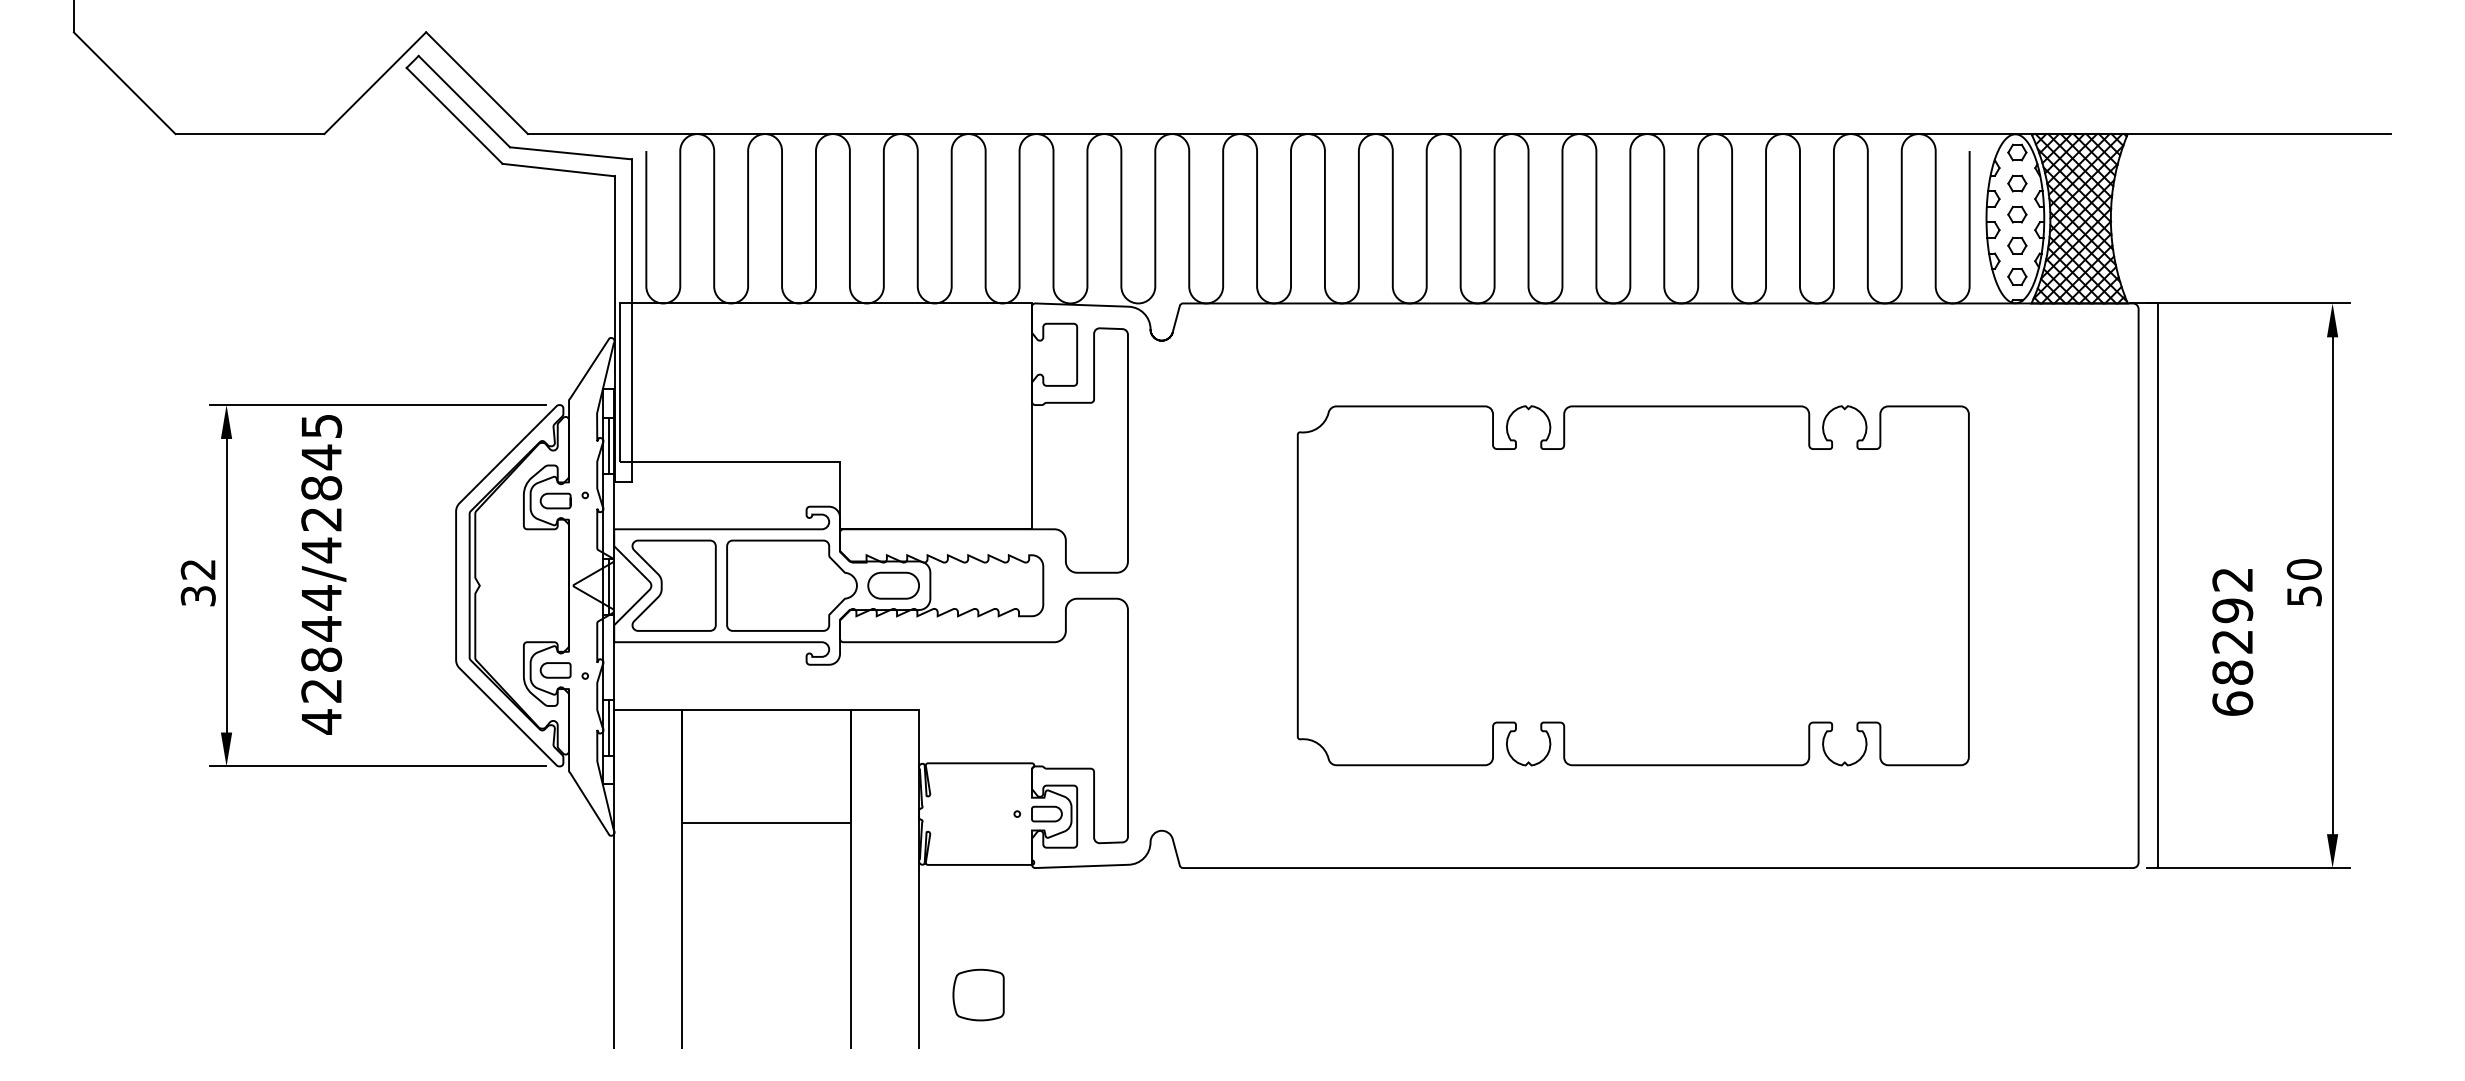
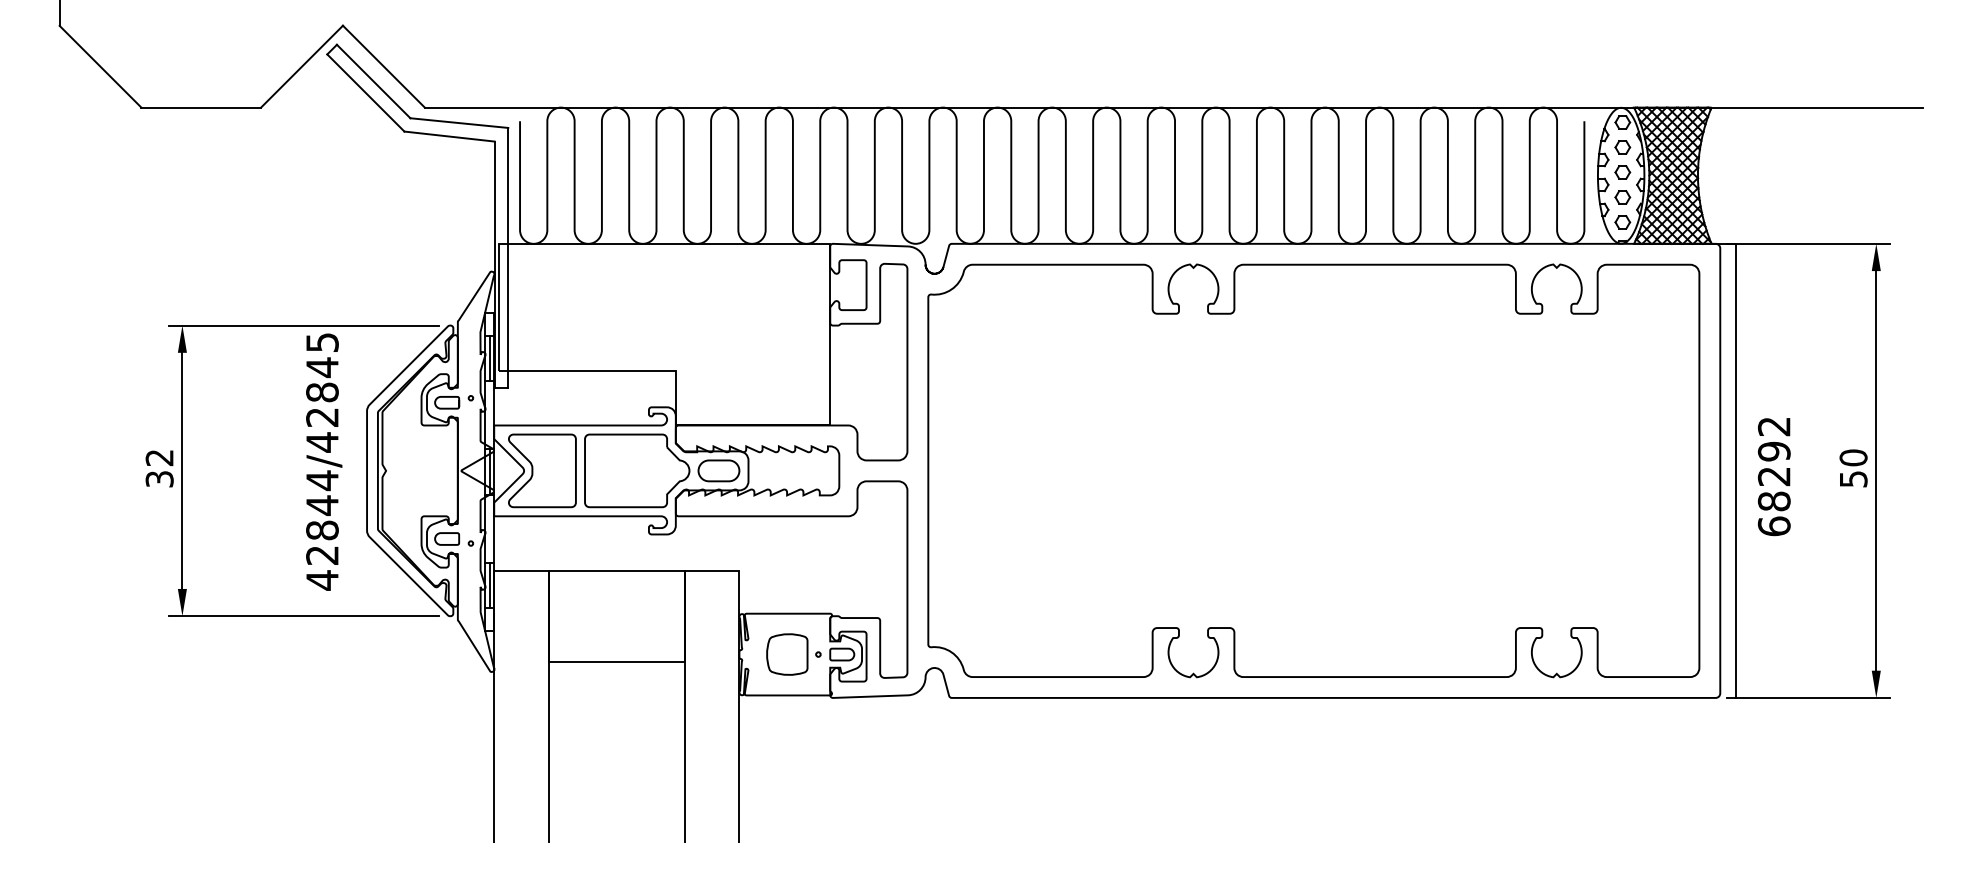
text: (323, 574) -> (323, 461), moved
part: (1633, 585) -> (1314, 470), size x1.43
text: (2232, 642) -> (1774, 477), moved
part: (978, 994) -> (787, 654), moved

